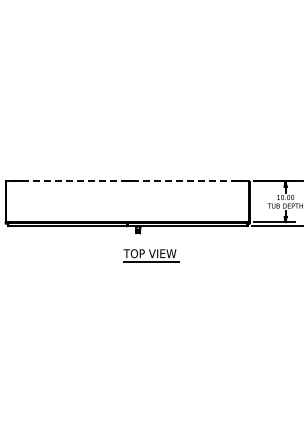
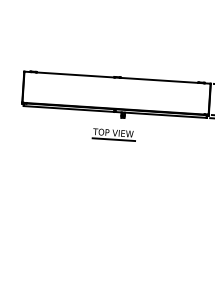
line: (72, 181) -> (75, 74), dashed -> solid
line: (182, 181) -> (159, 80), dashed -> solid
part: (151, 255) -> (114, 134), moved

